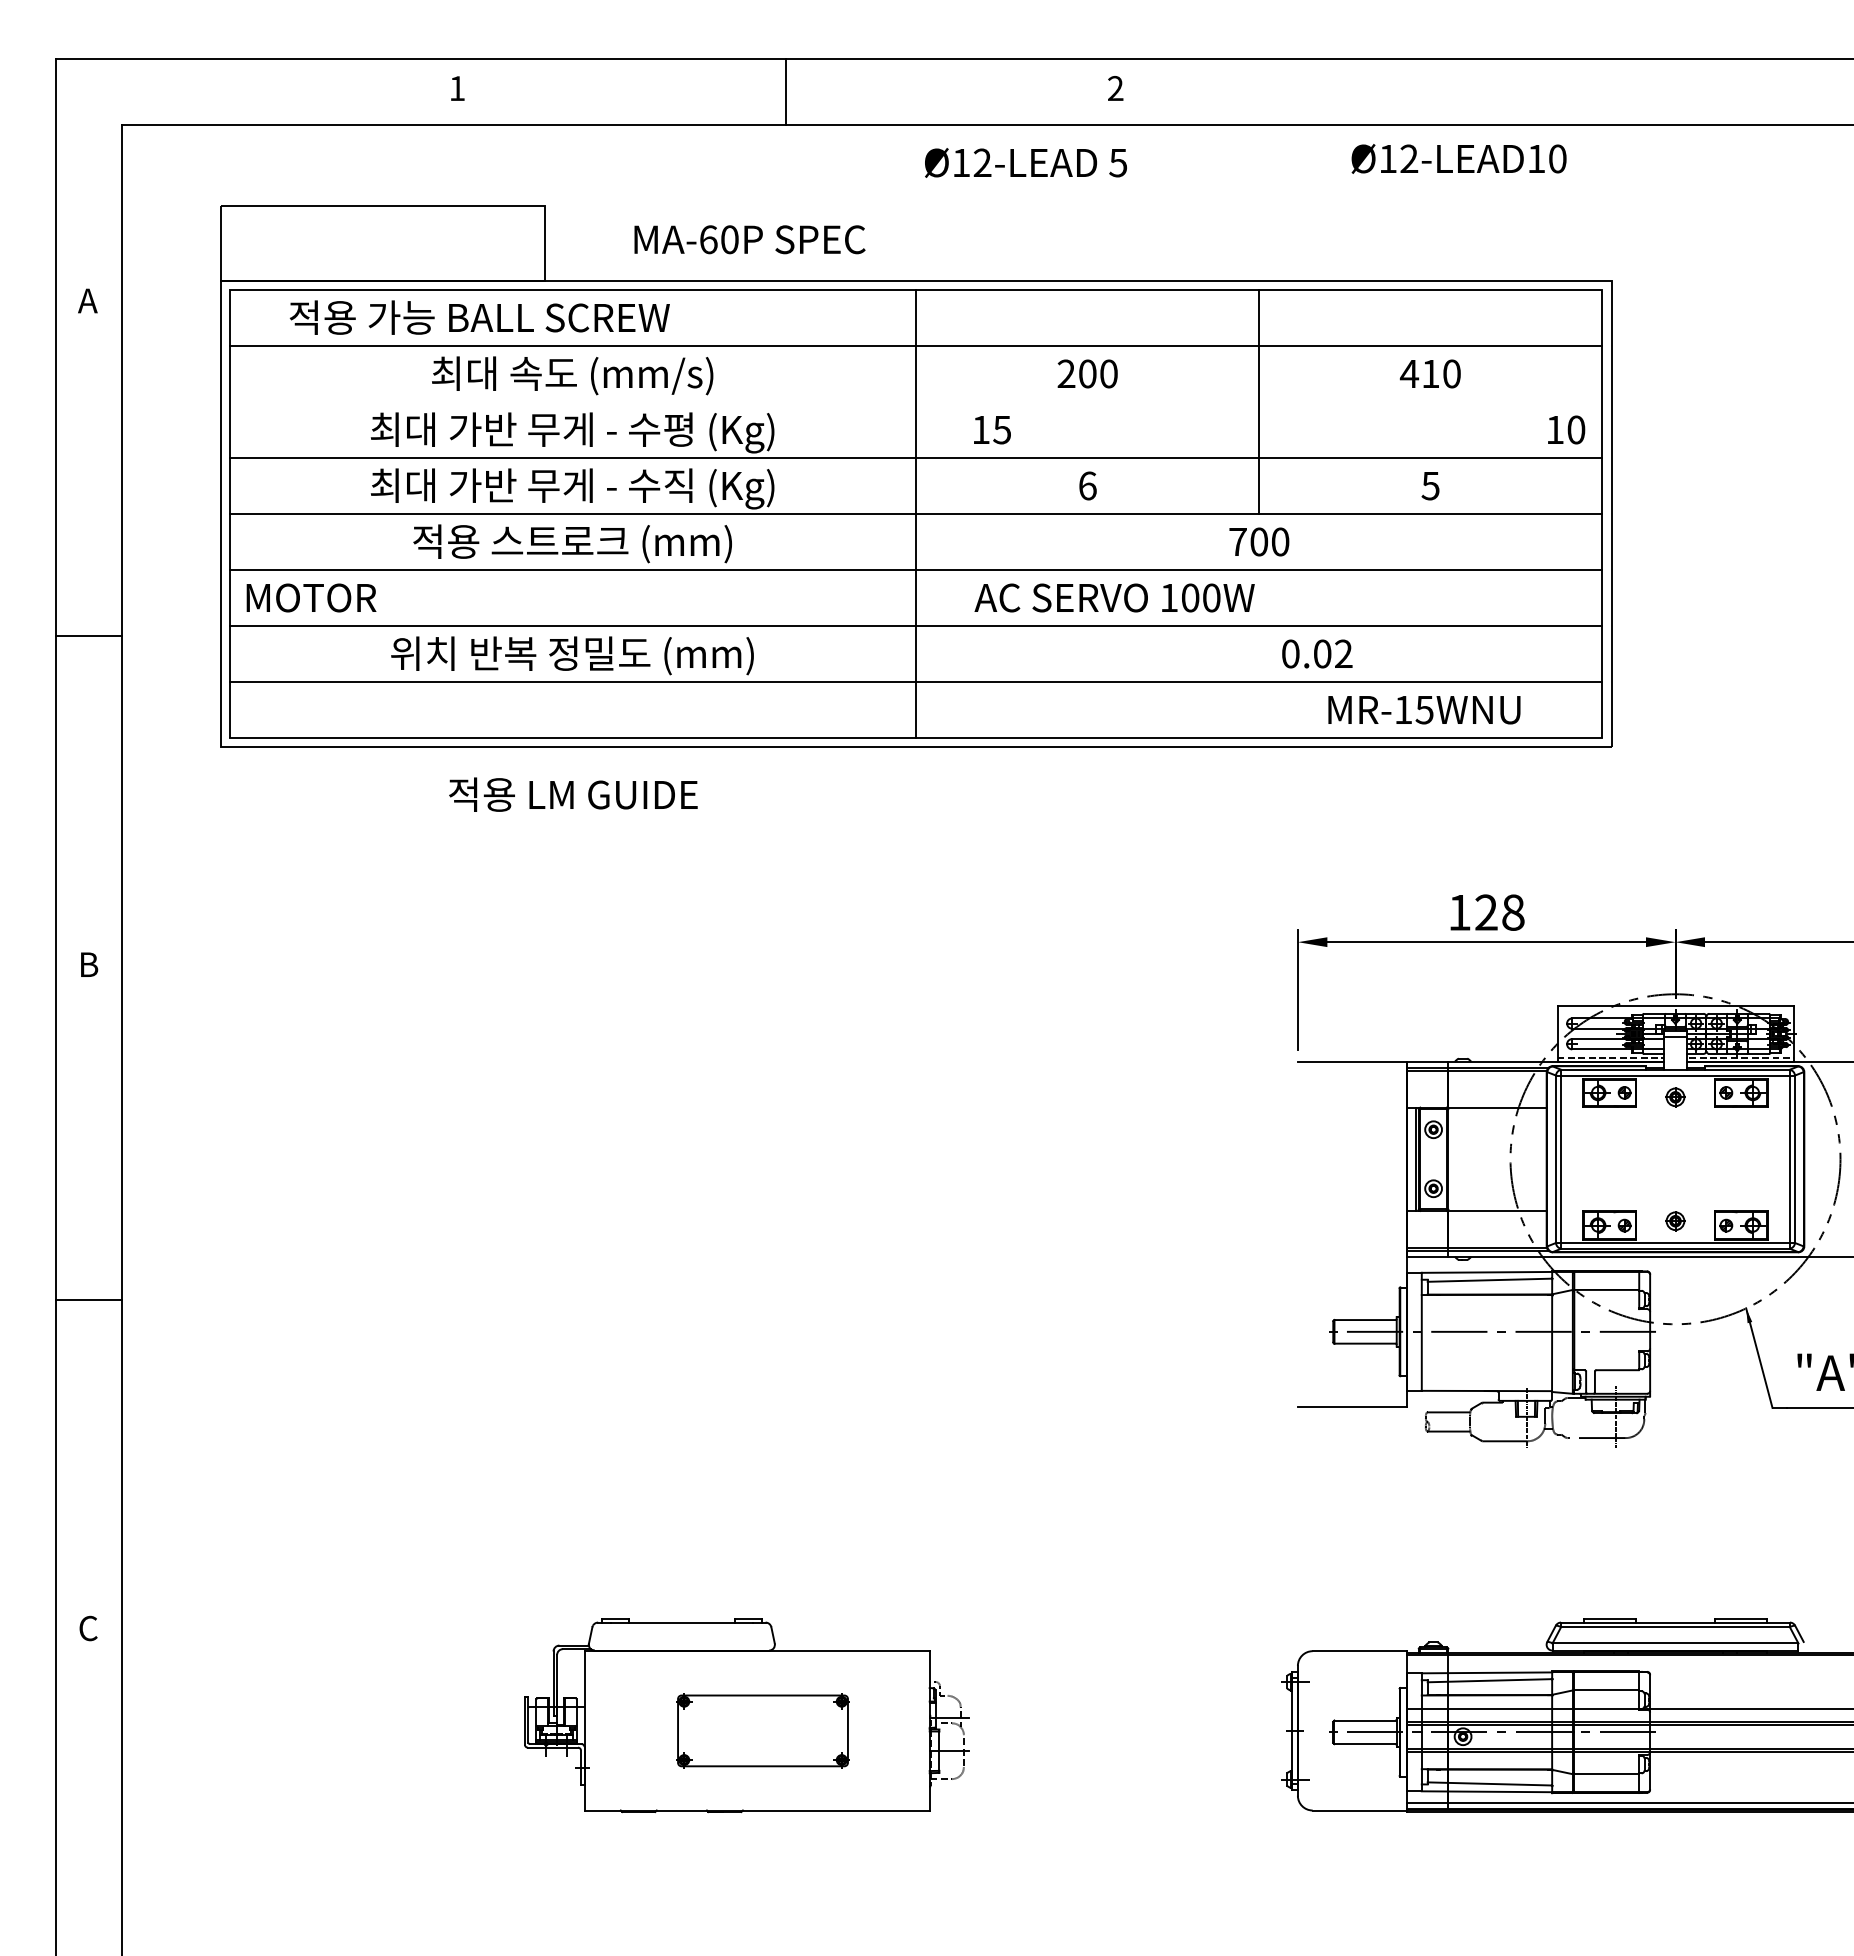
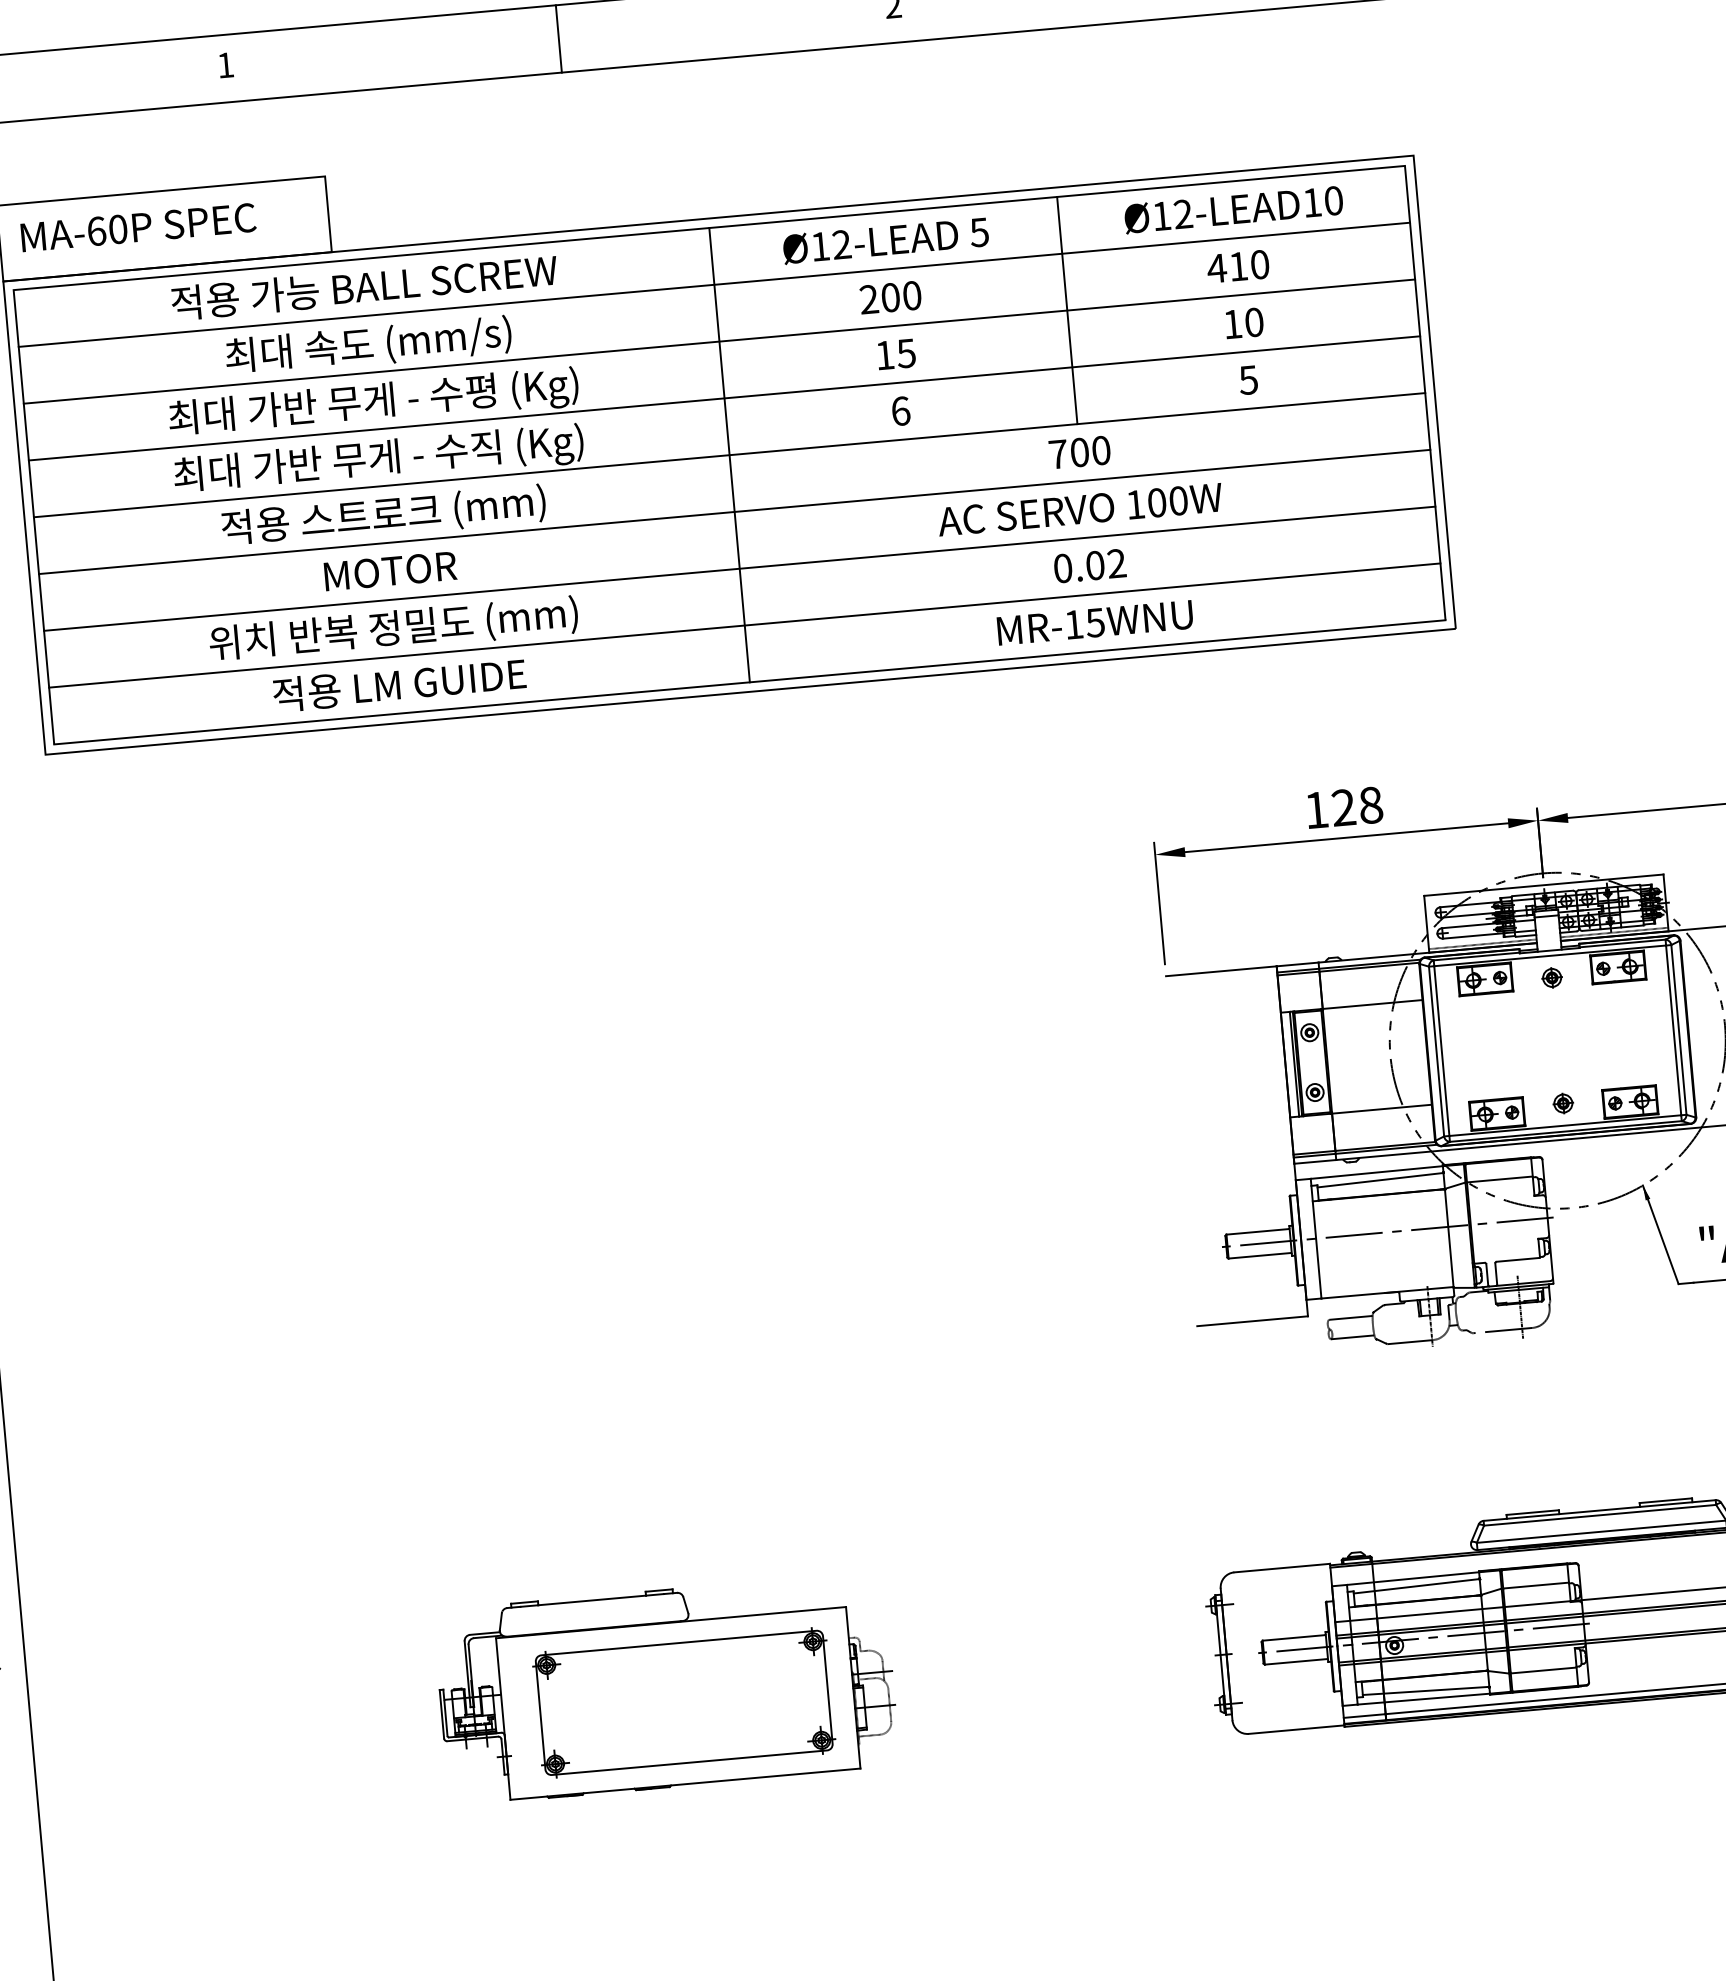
text: (1458, 158) -> (1233, 209), moved
text: (1025, 162) -> (885, 240), moved
text: (749, 239) -> (138, 227), moved
text: (479, 317) -> (364, 286), moved
line: (916, 402) -> (719, 342), added
text: (1566, 429) -> (1244, 322), moved
text: (992, 430) -> (896, 354), moved
text: (311, 597) -> (390, 570), moved
text: (1114, 597) -> (1080, 509), moved
text: (1317, 653) -> (1090, 565), moved
text: (1424, 710) -> (1095, 623), moved
text: (573, 794) -> (399, 684), moved
part: (762, 1730) -> (683, 1702), size x1.67

